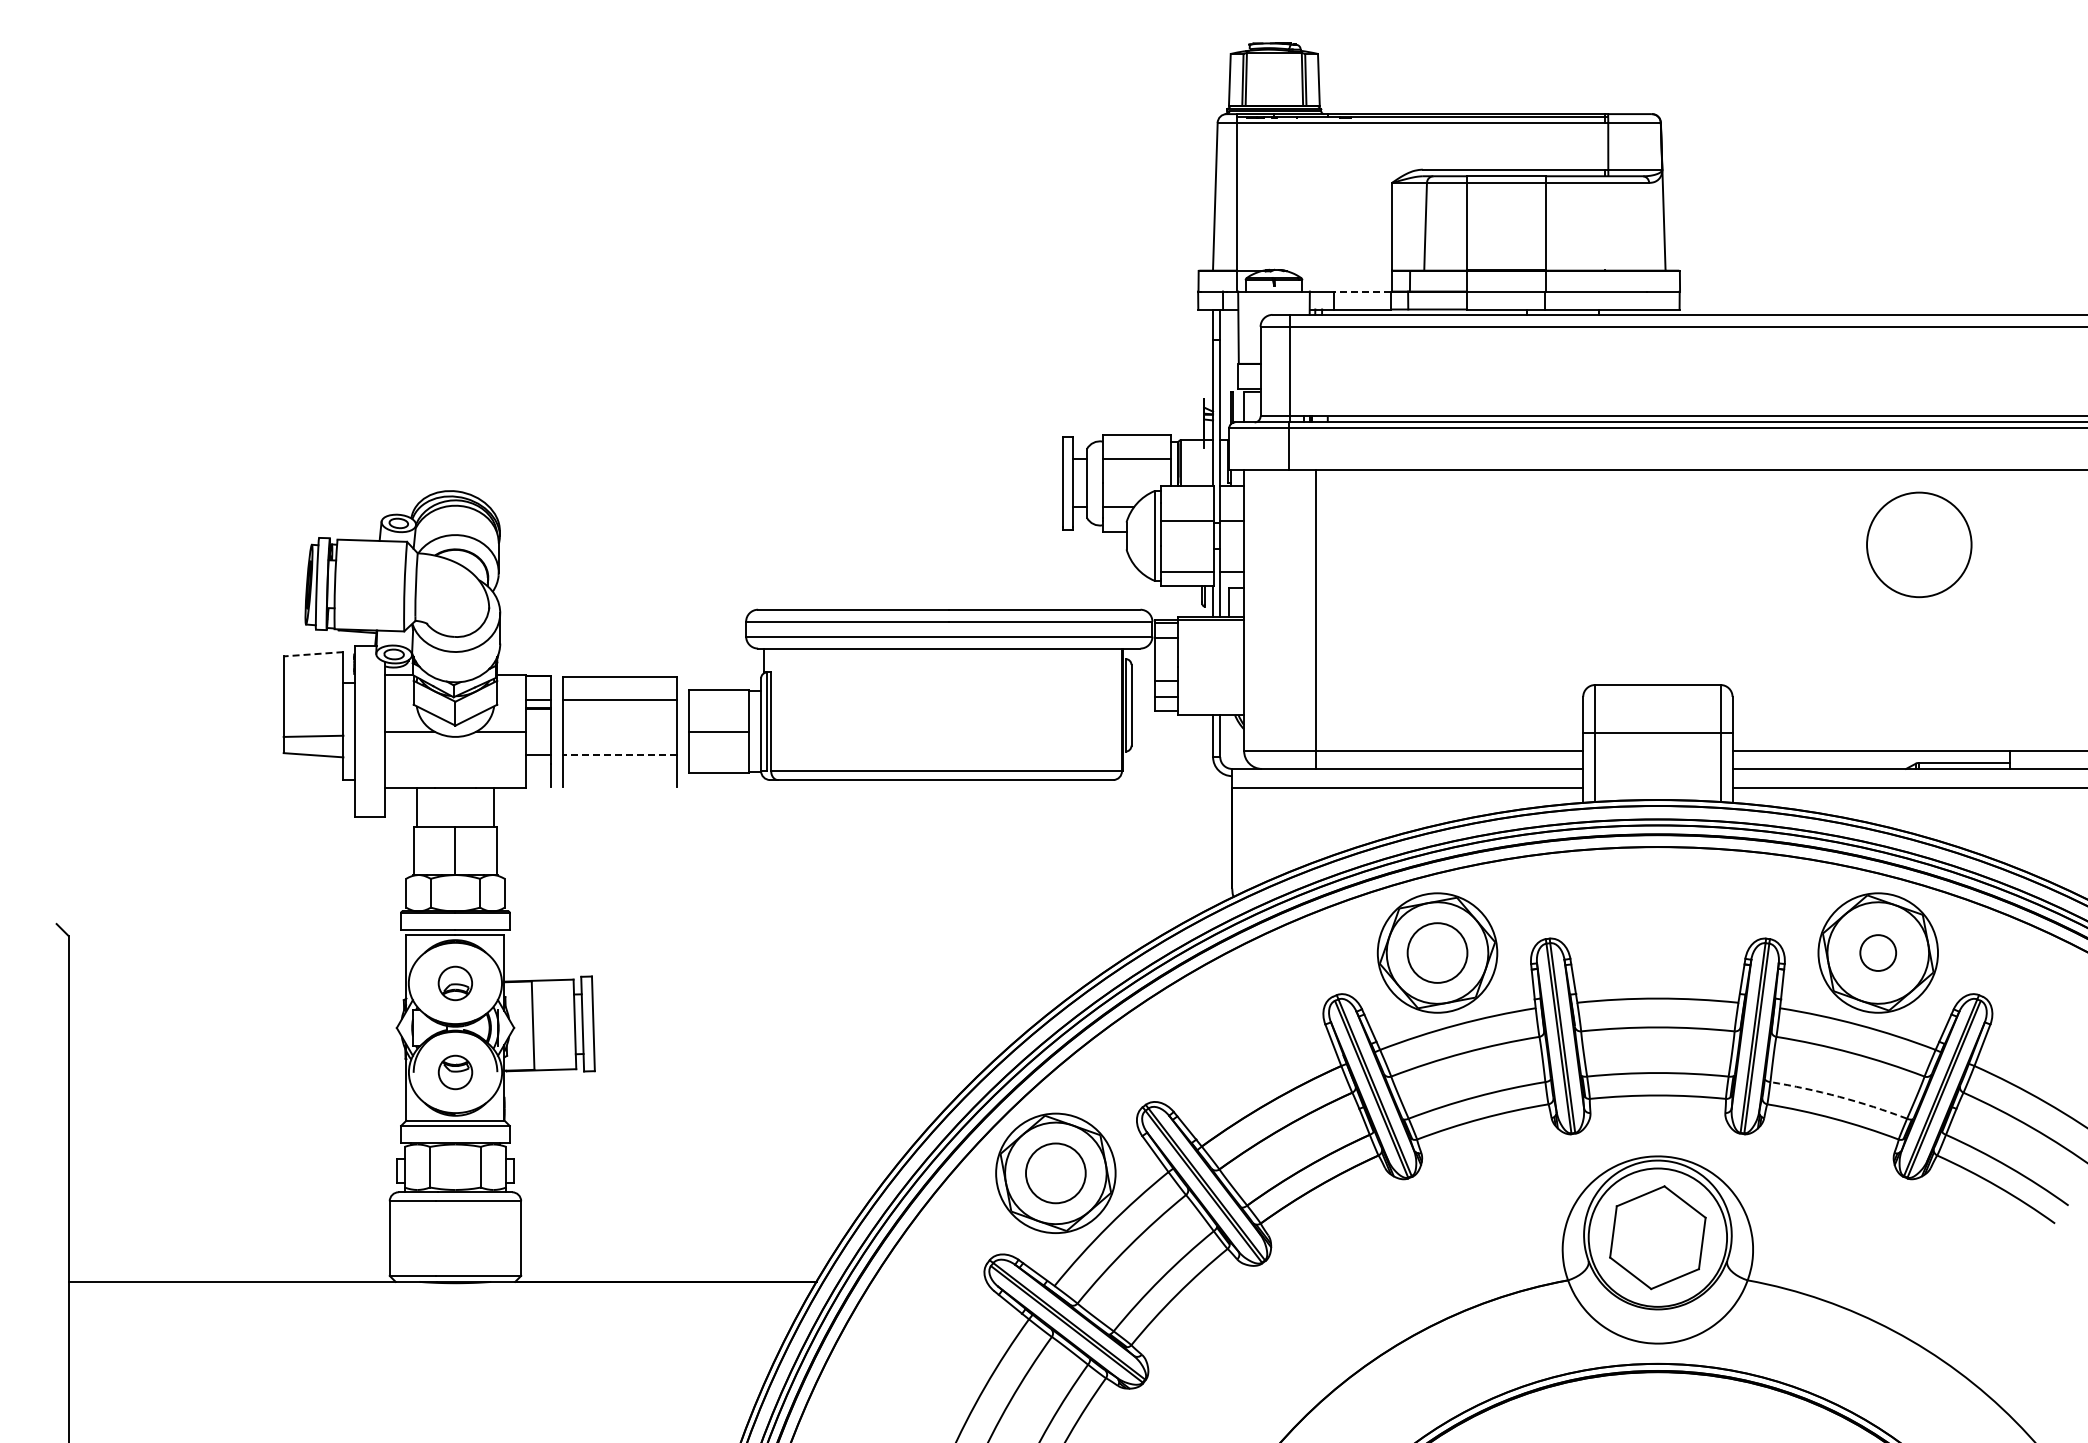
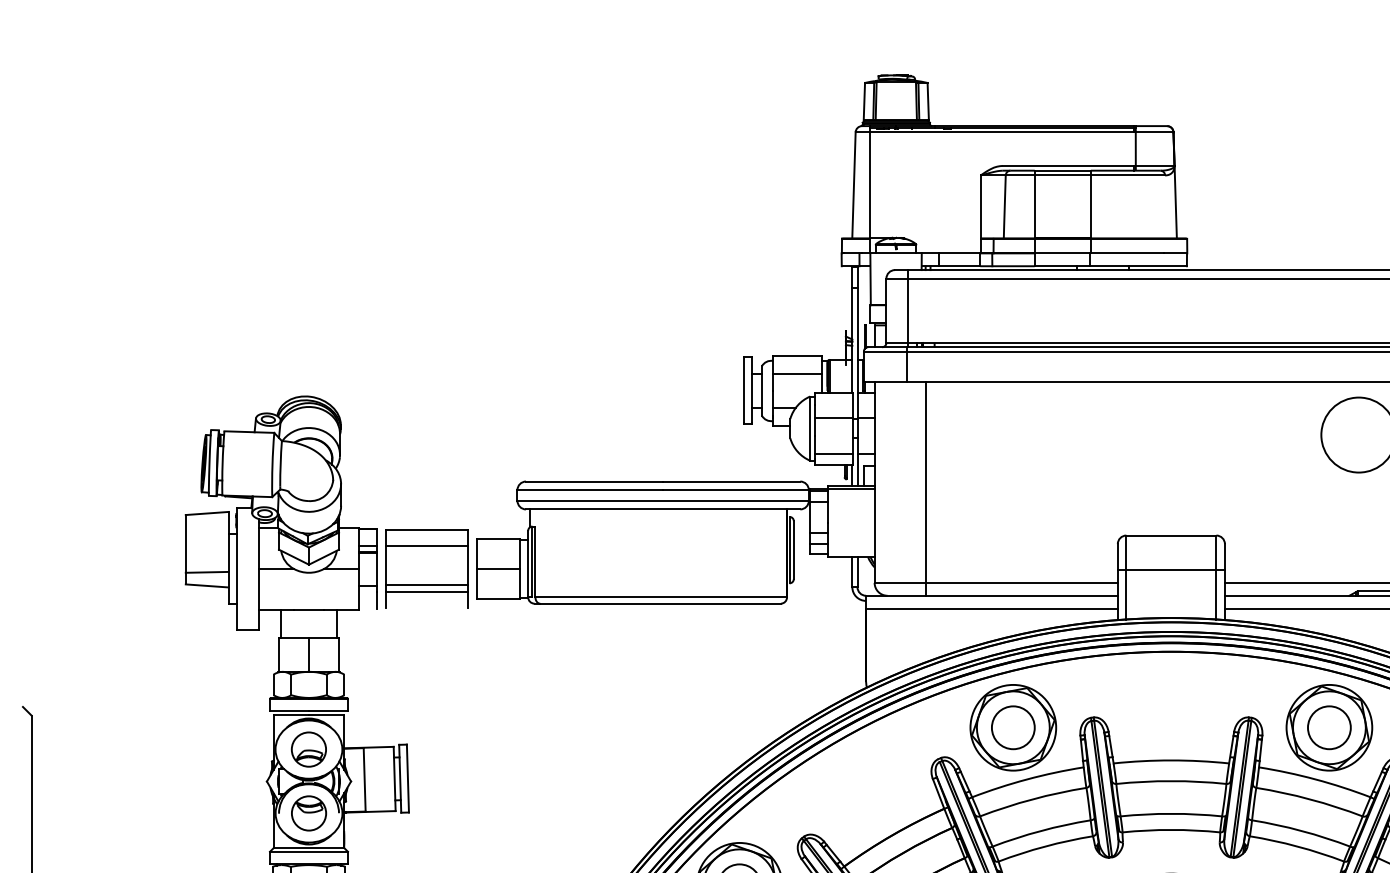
line: (1362, 291) -> (959, 253), dashed -> solid
line: (313, 654) -> (207, 513), dashed -> solid
line: (619, 754) -> (426, 585), dashed -> solid
line: (619, 763) -> (426, 591), added
circle: (1878, 952) -> (1329, 727), size x1.67
part: (455, 983) -> (309, 749), size x1.43
part: (455, 1072) -> (309, 813), size x1.43
arc: (1839, 1096) -> (1301, 830), dashed -> solid

